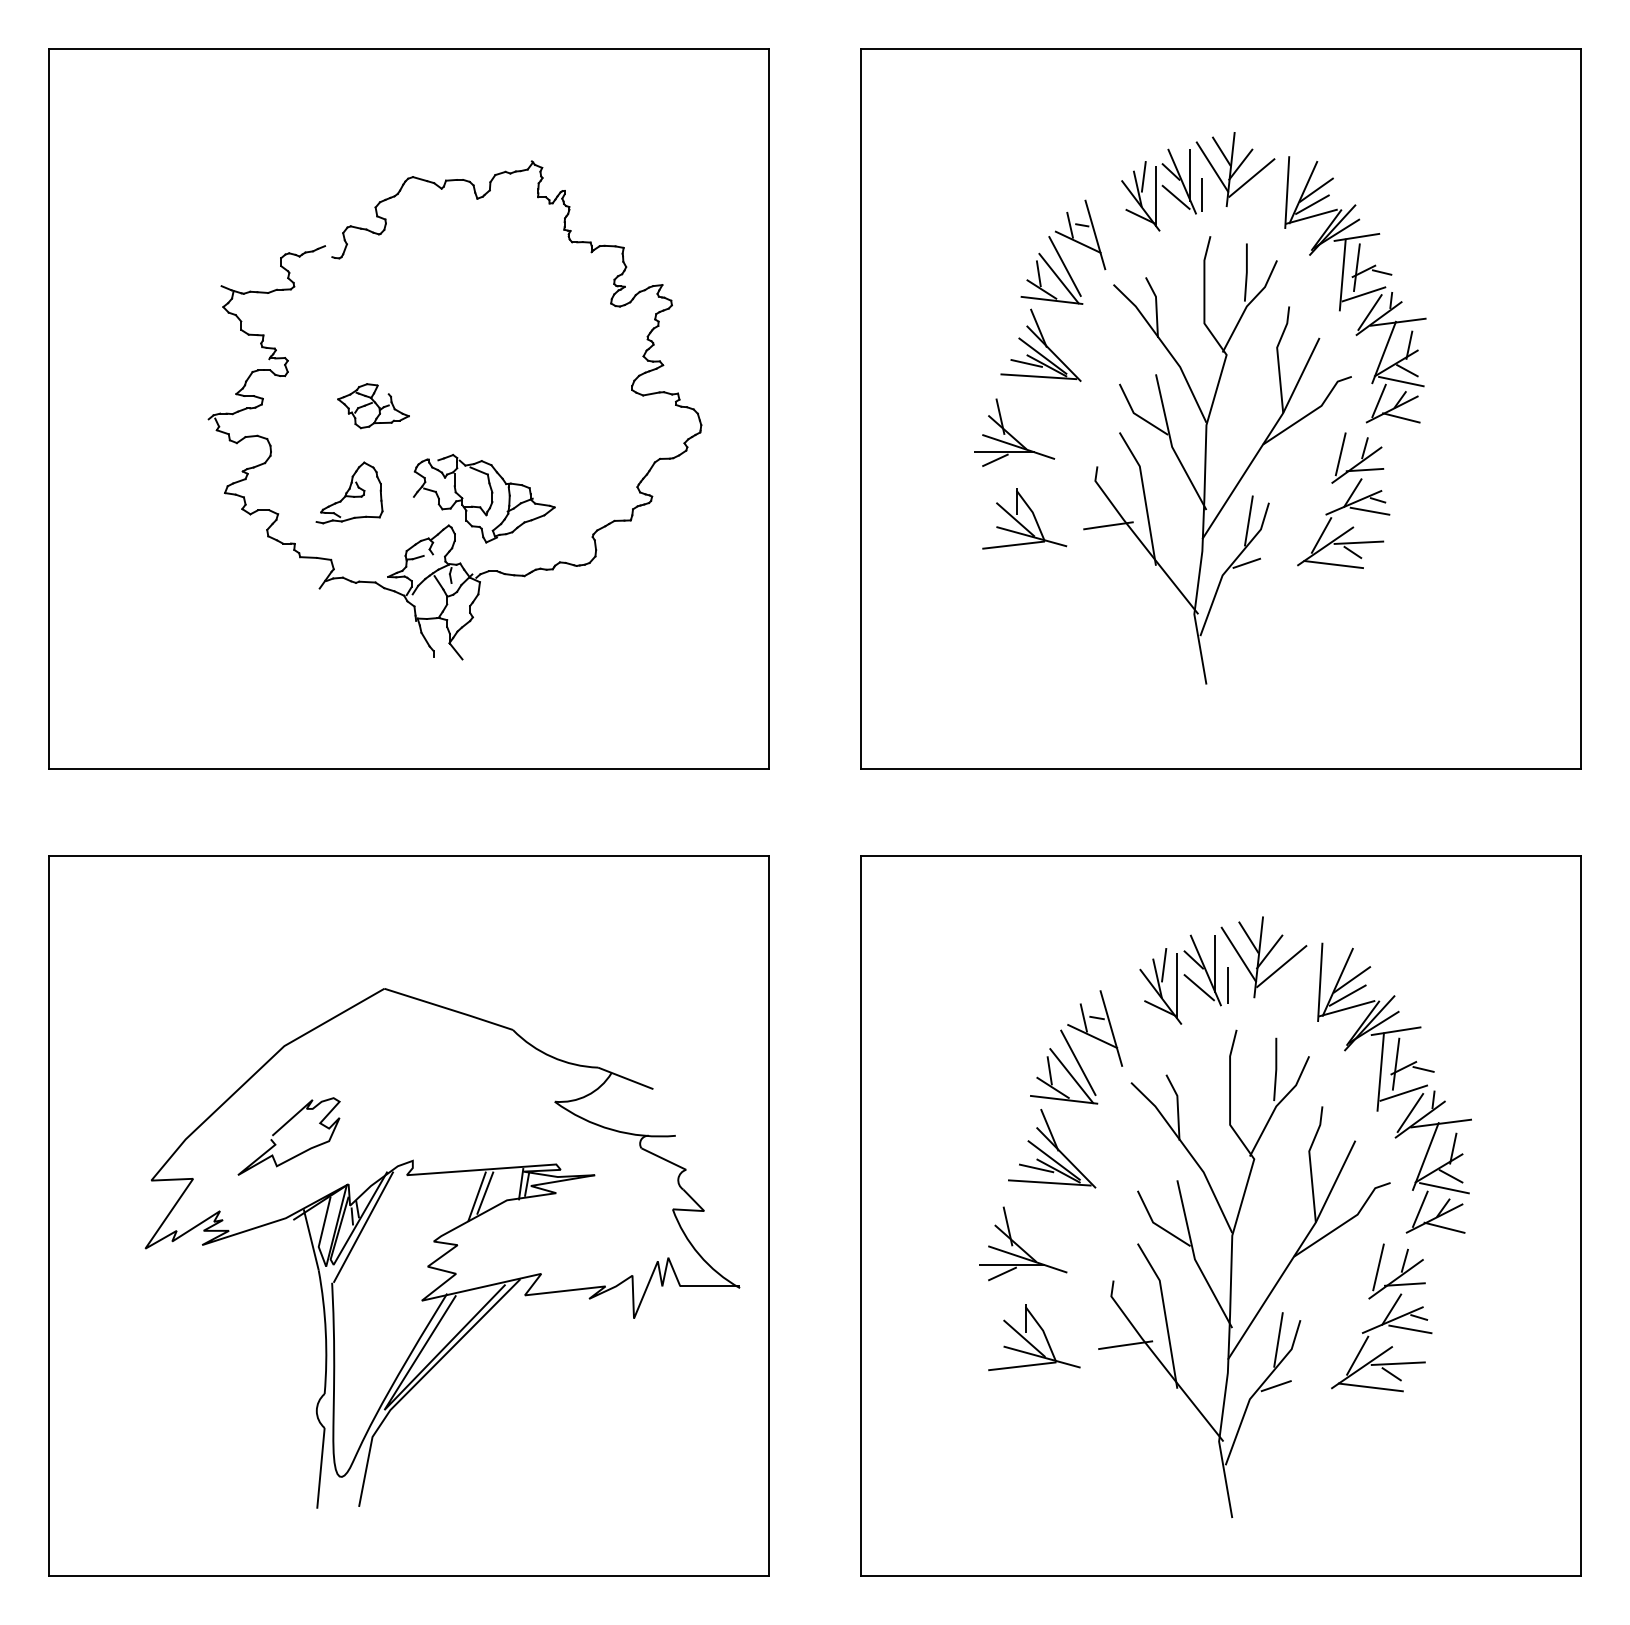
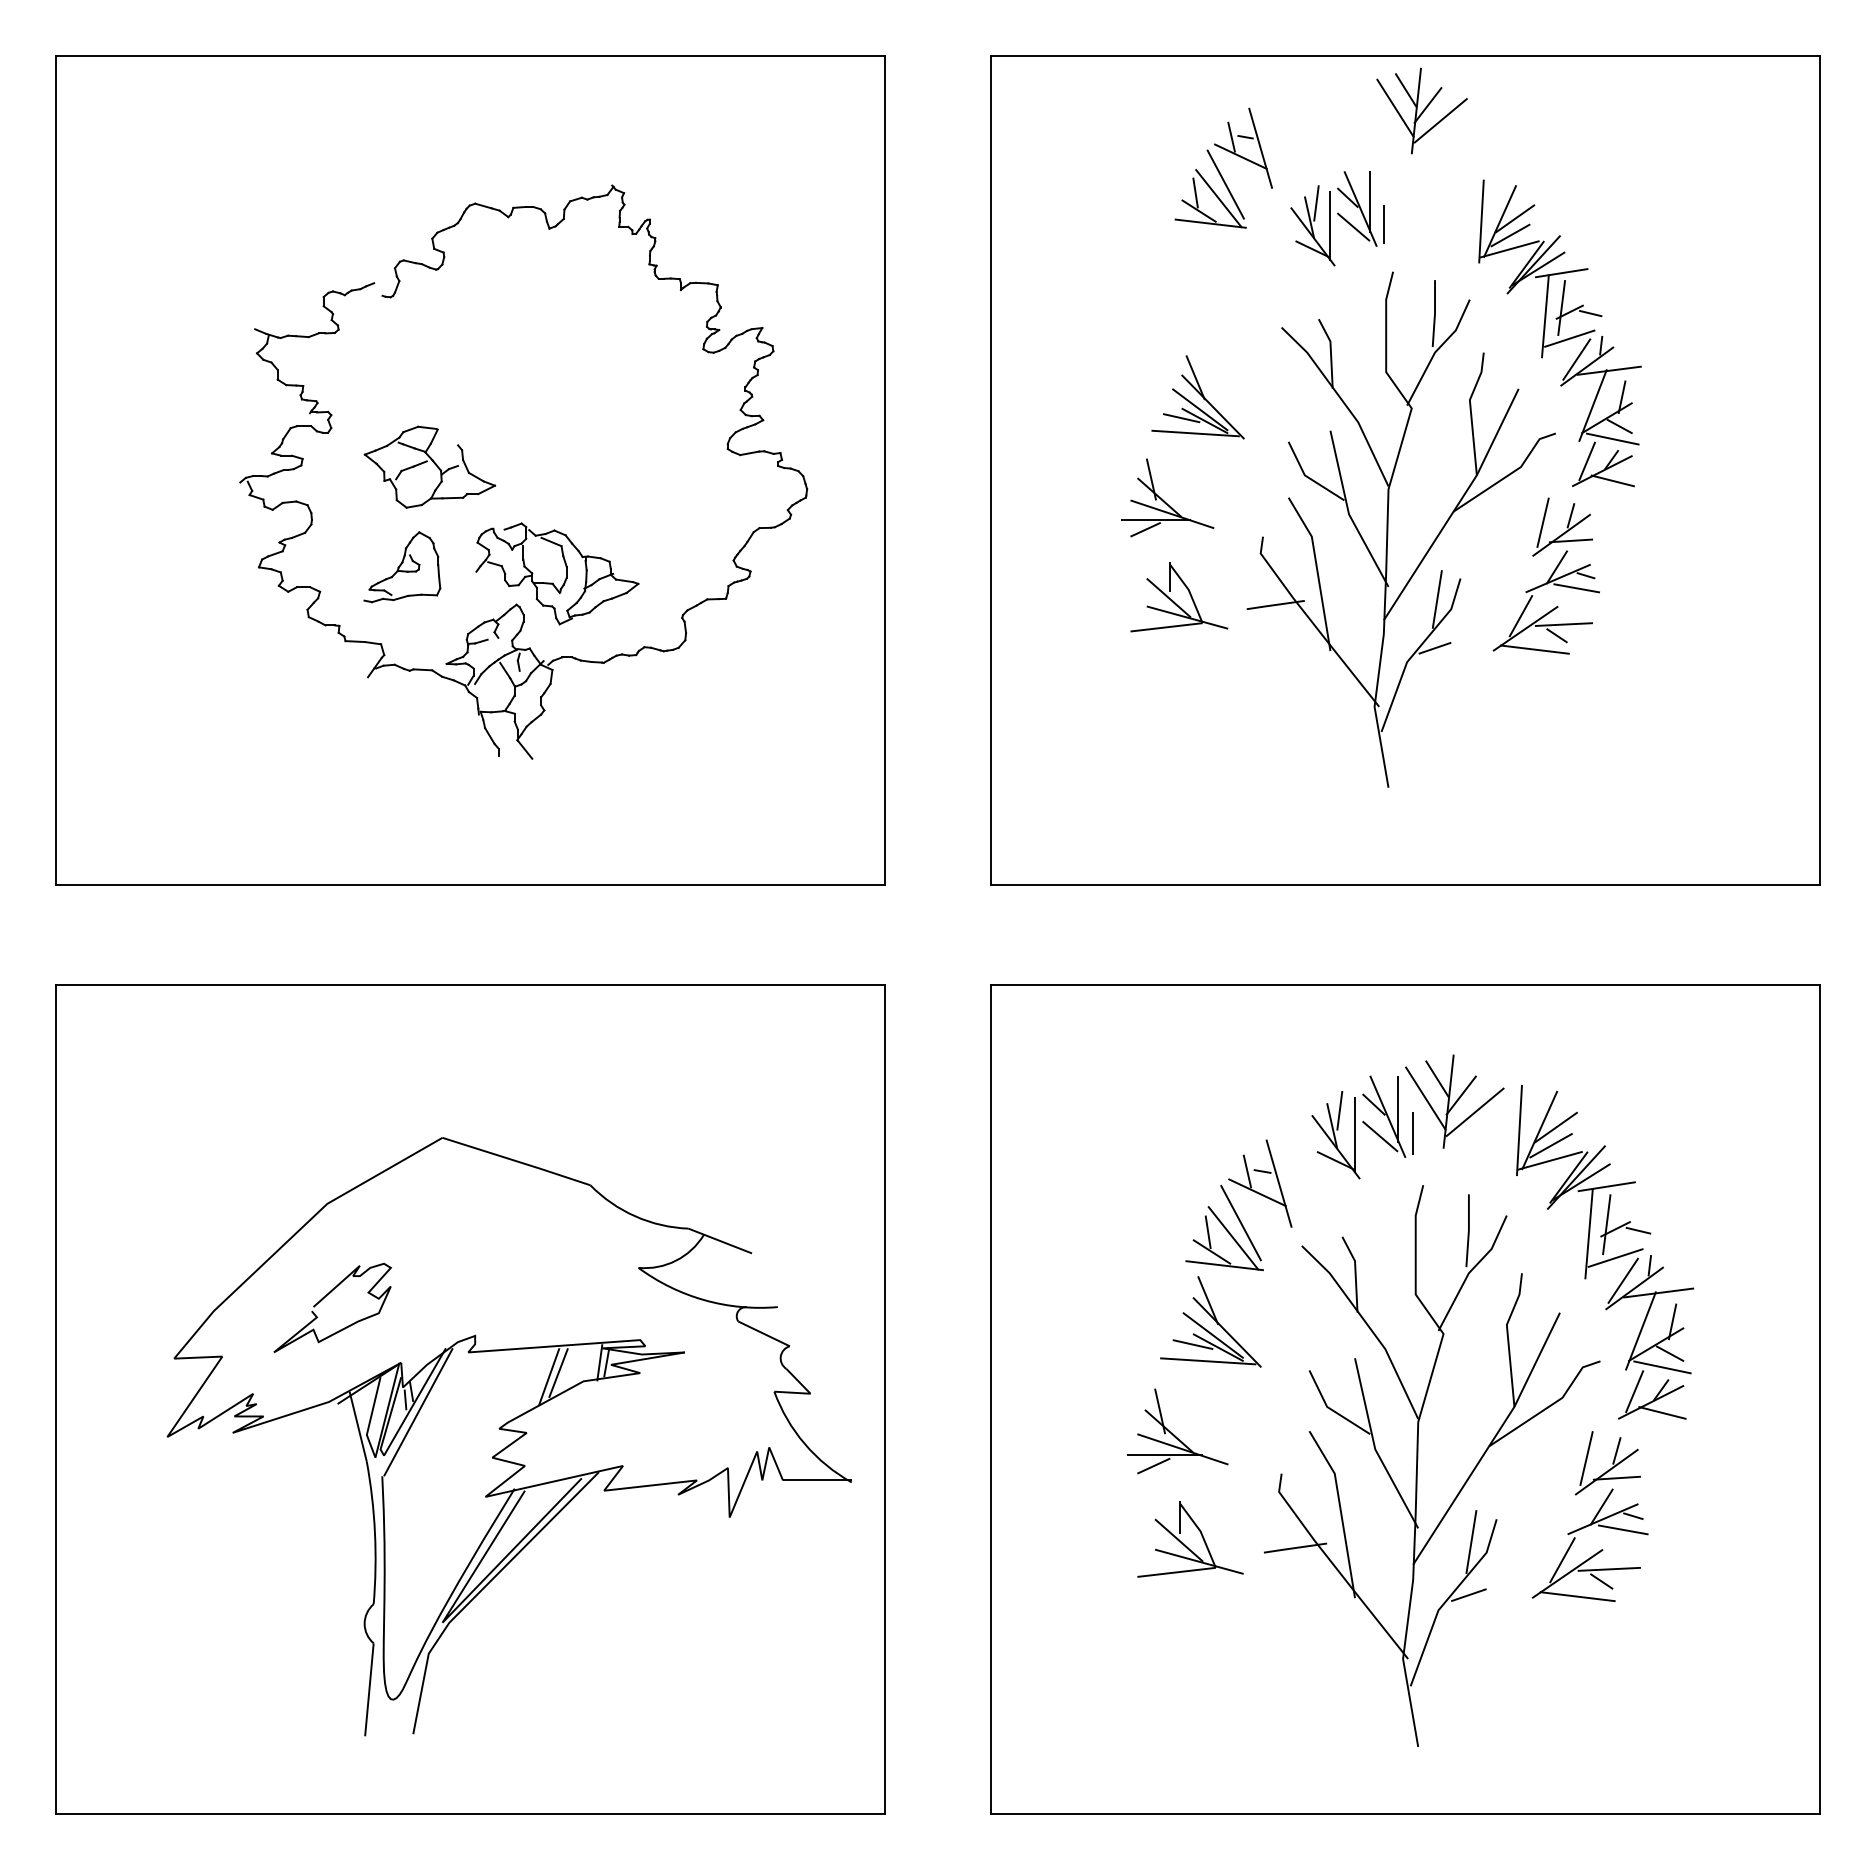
part: (1235, 169) -> (1421, 110), moved
part: (1063, 251) -> (1223, 167), moved
part: (373, 406) -> (429, 467), size x1.6

